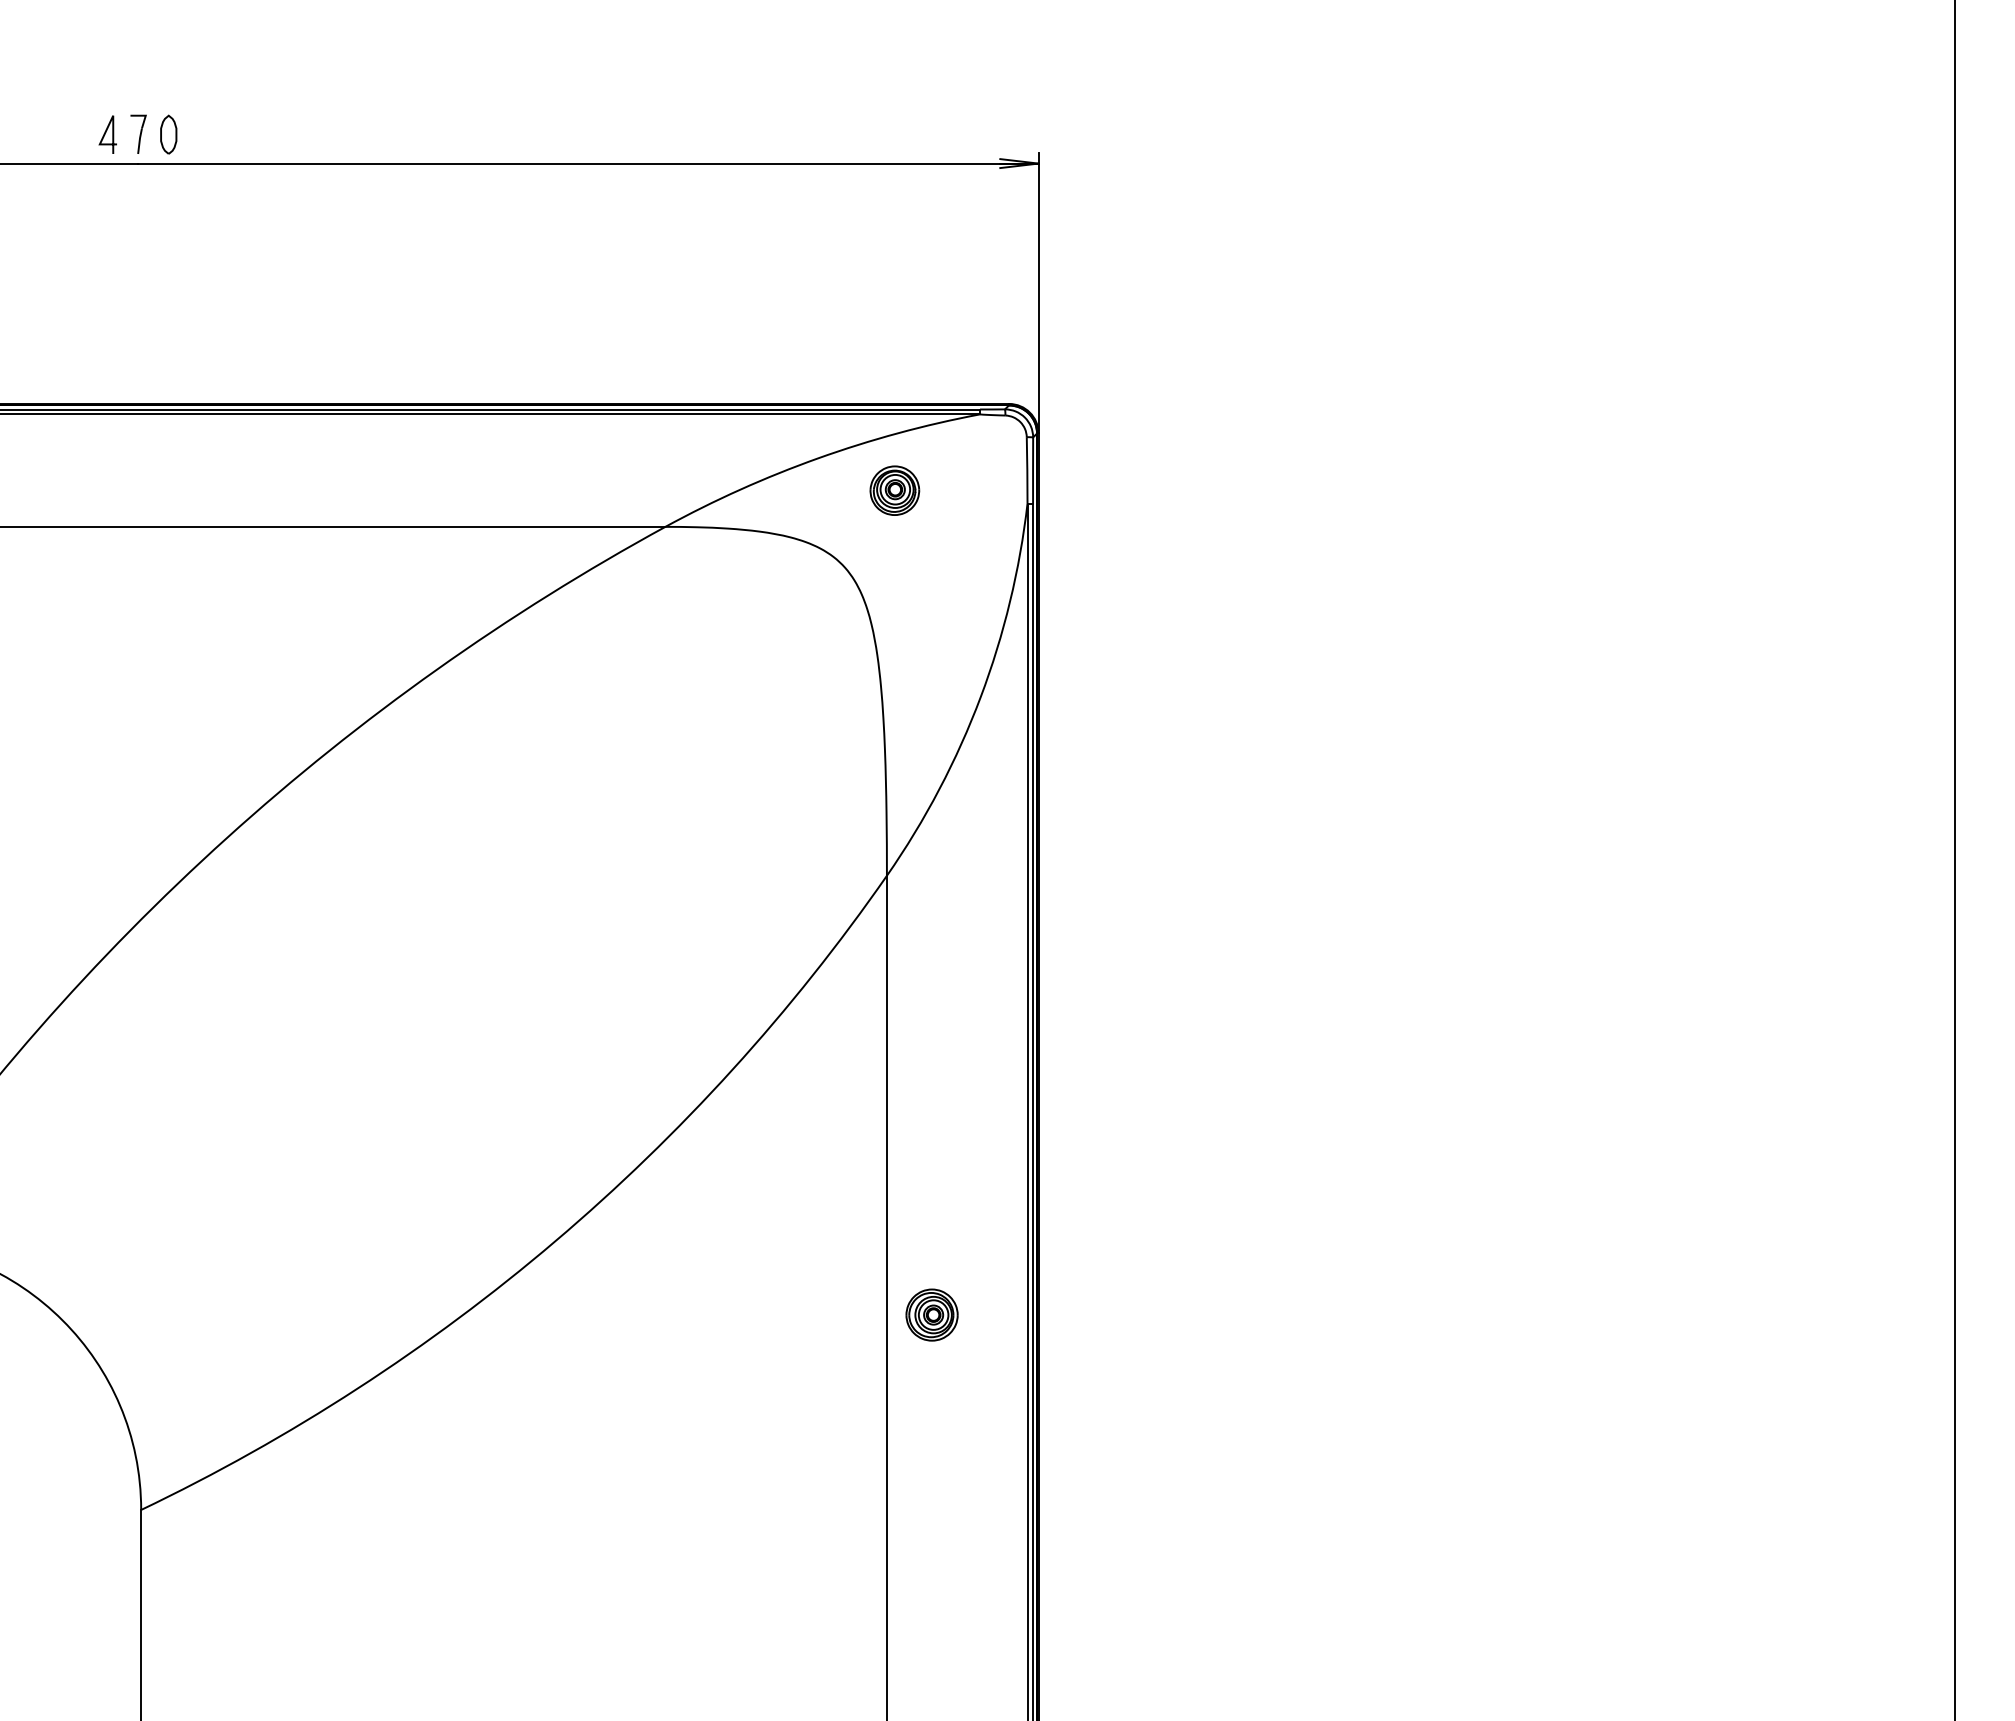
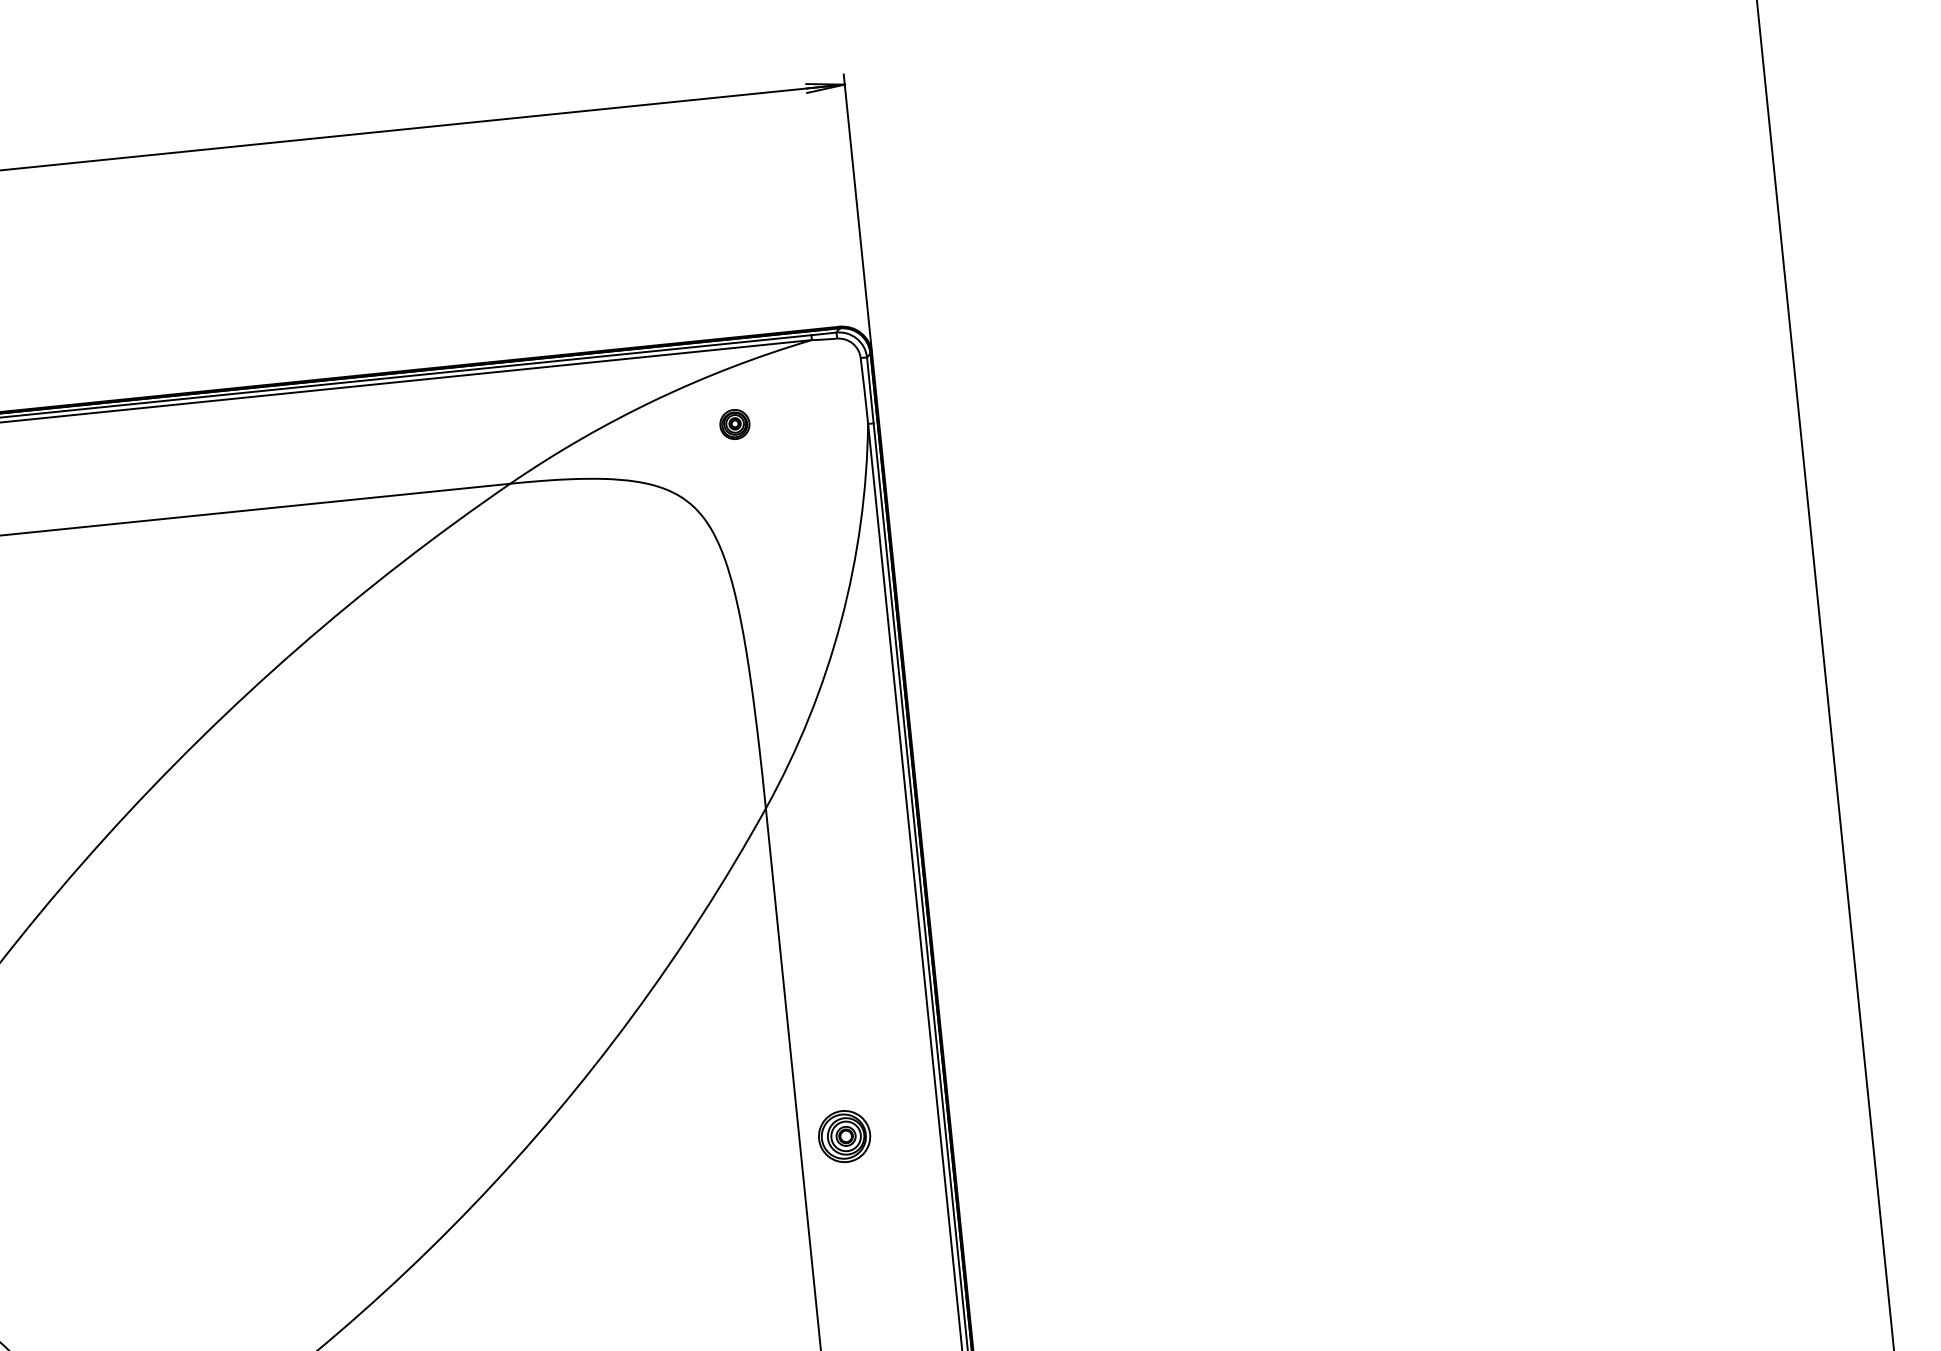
part: (894, 490) -> (734, 424), size x0.6
part: (931, 1314) -> (843, 1136), moved

